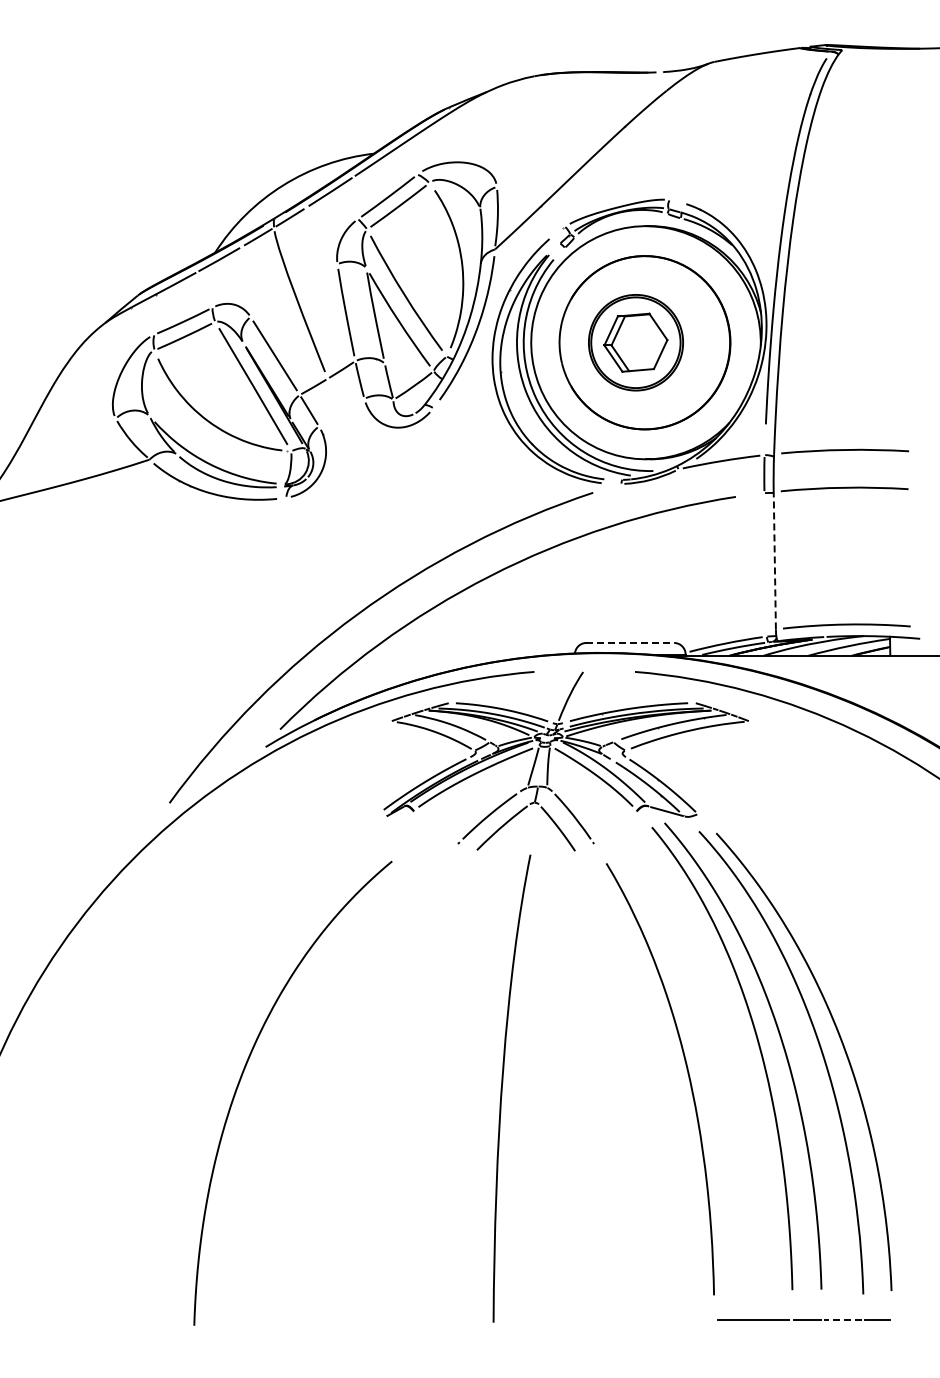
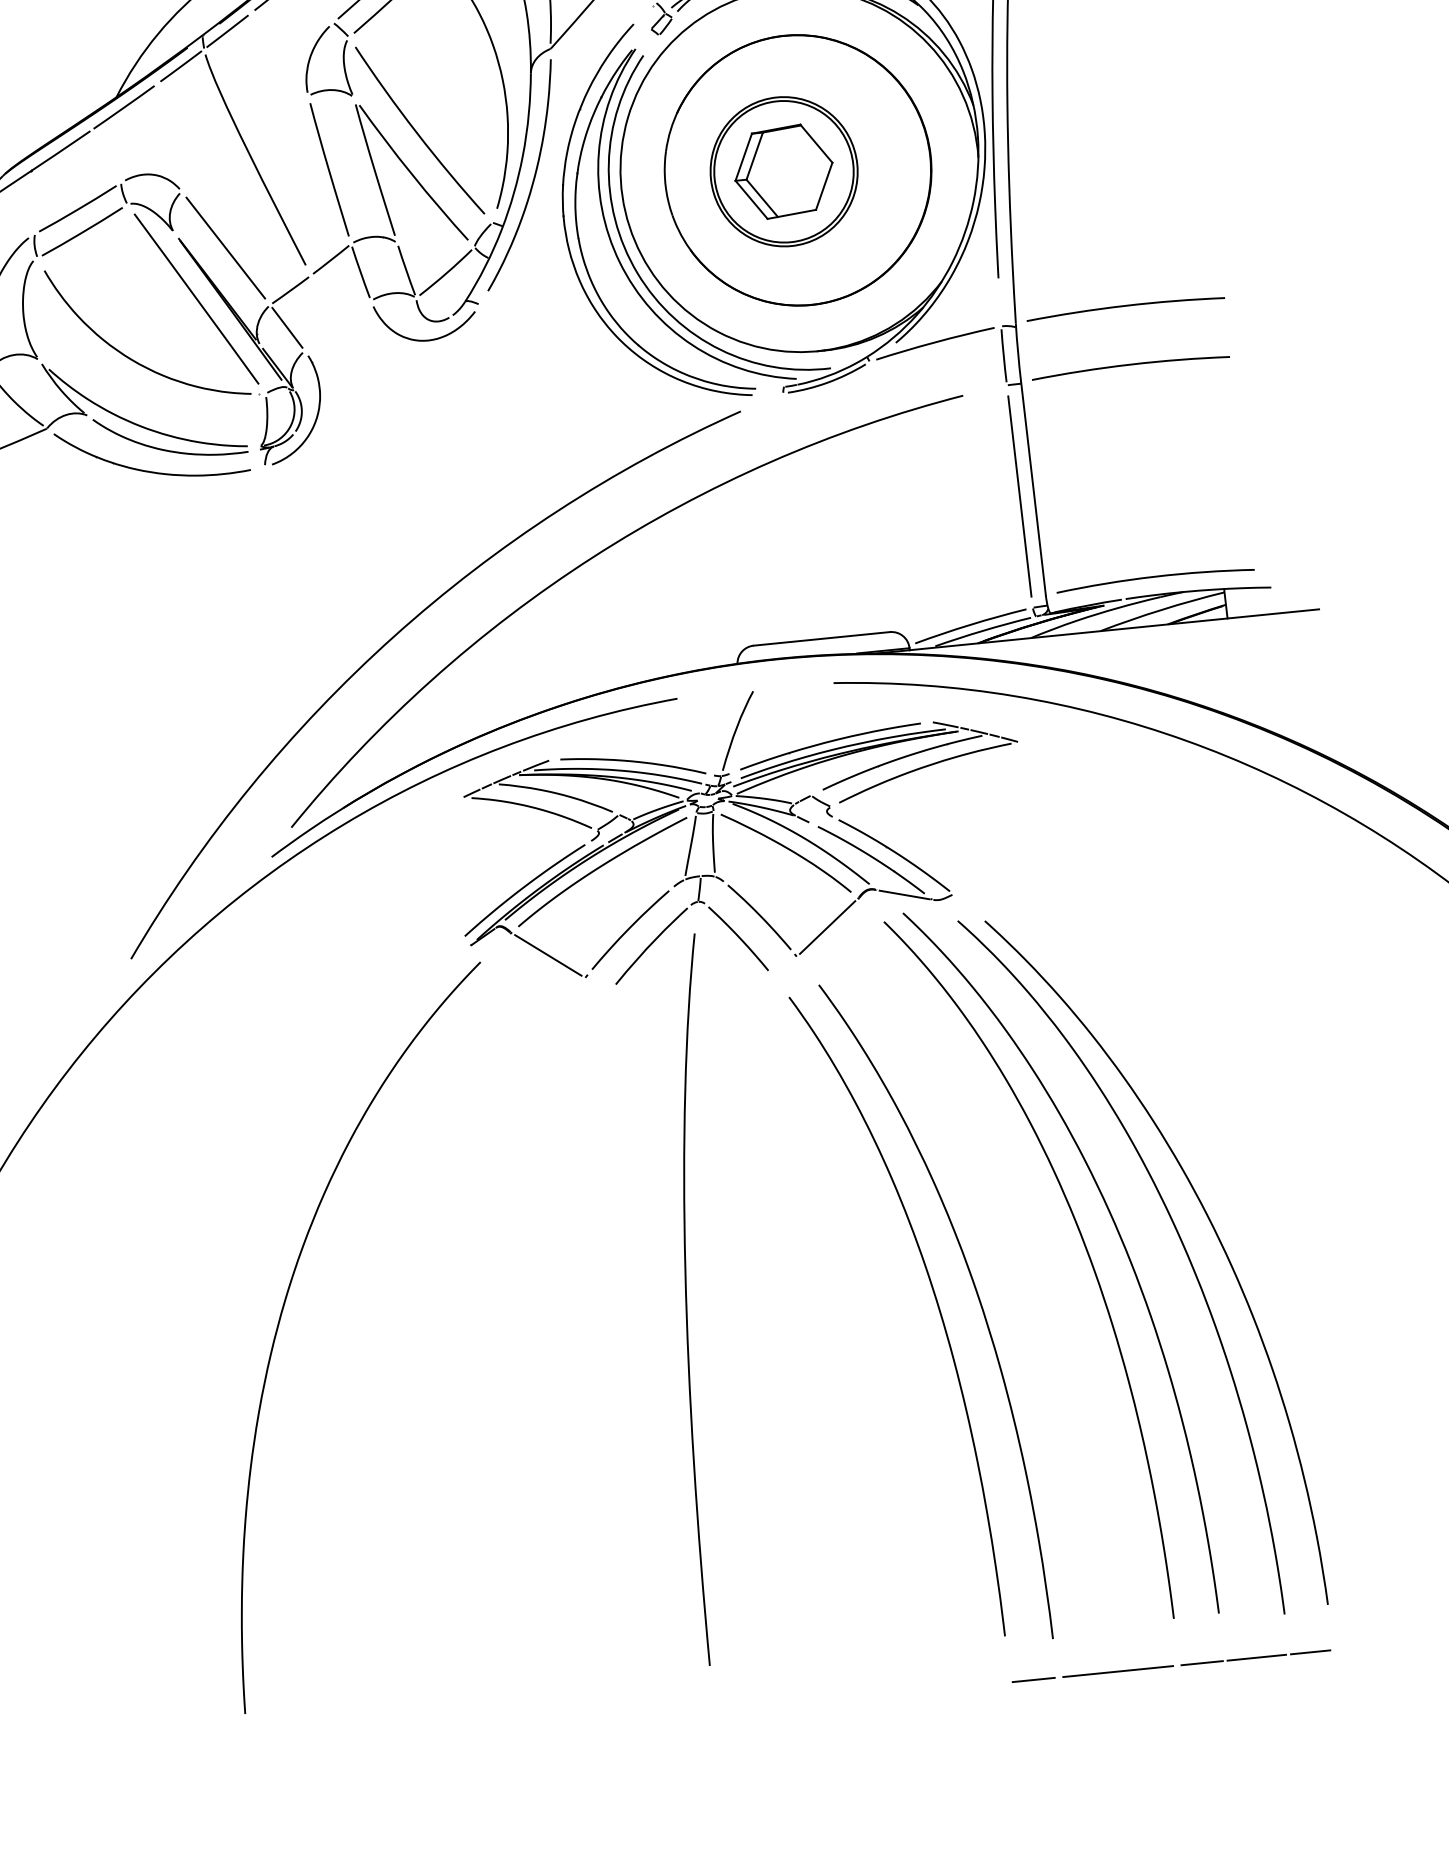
line: (774, 560) -> (1032, 488), dashed -> solid
line: (765, 564) -> (1019, 496), added
line: (630, 642) -> (822, 638), dashed -> solid
line: (435, 827) -> (547, 955), added
line: (615, 827) -> (827, 927), added
curve: (660, 1073) -> (935, 1302), added
curve: (243, 1074) -> (282, 1316), moved
curve: (502, 1088) -> (687, 1300), moved
line: (698, 1320) -> (1032, 1680), added
line: (842, 1320) -> (1256, 1658), dashed -> solid

